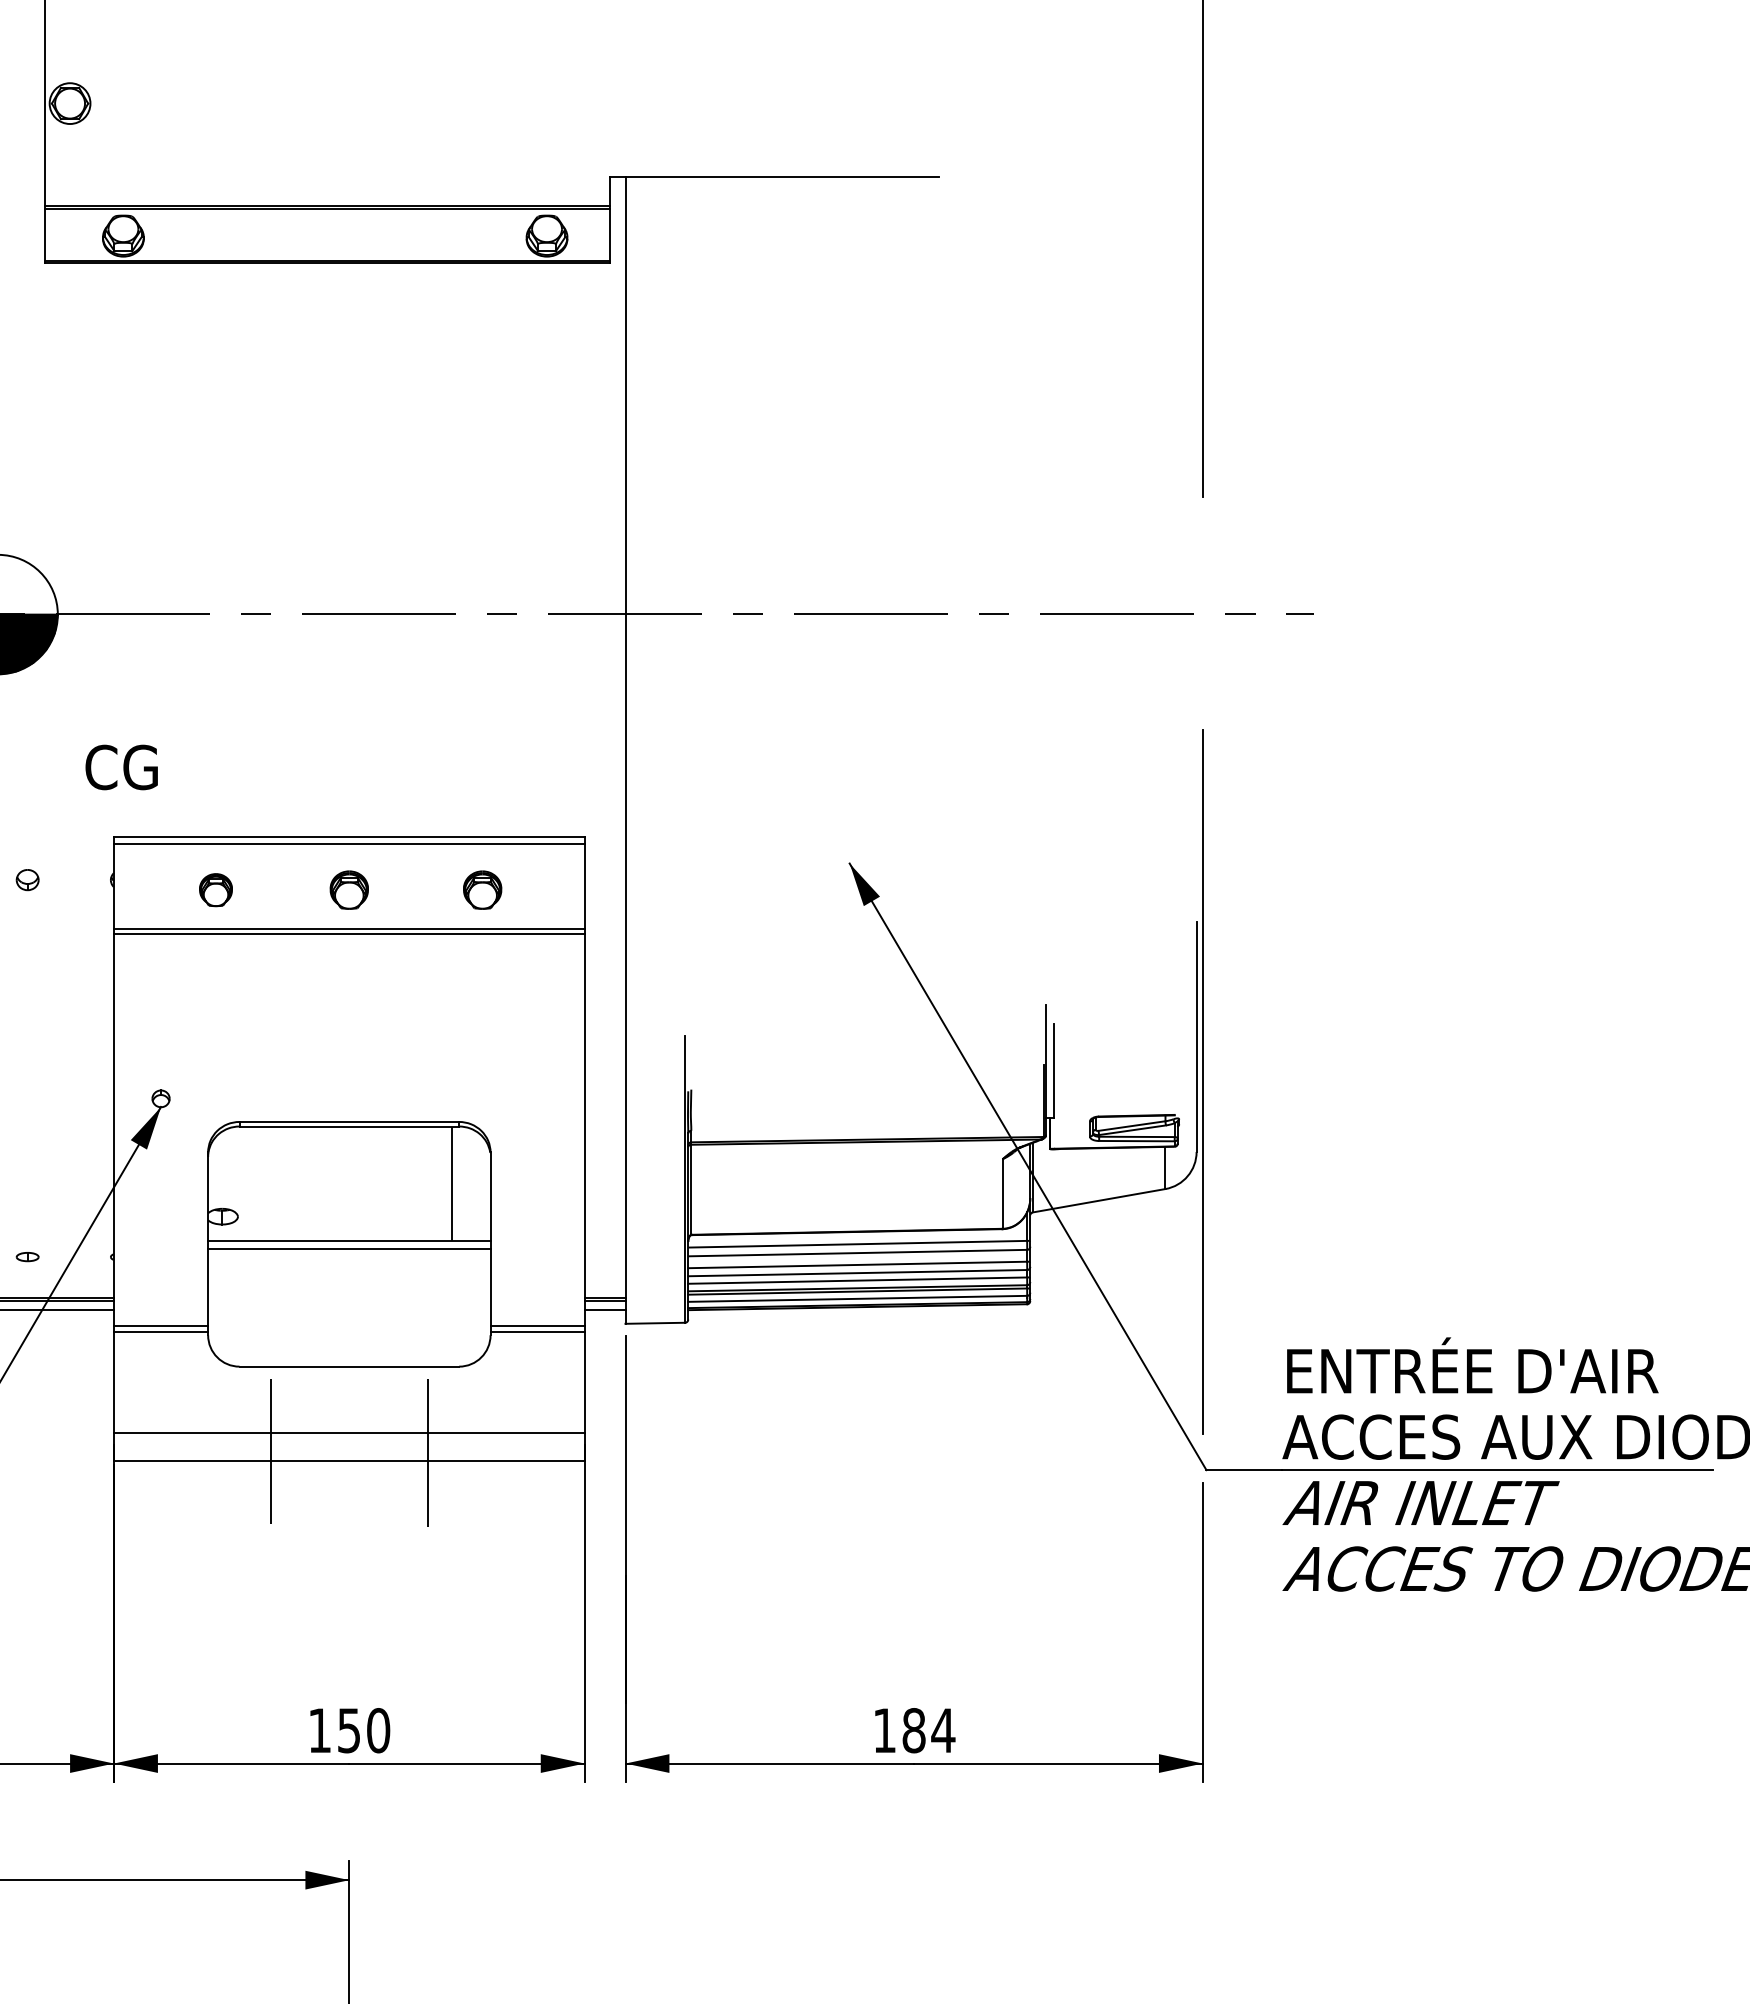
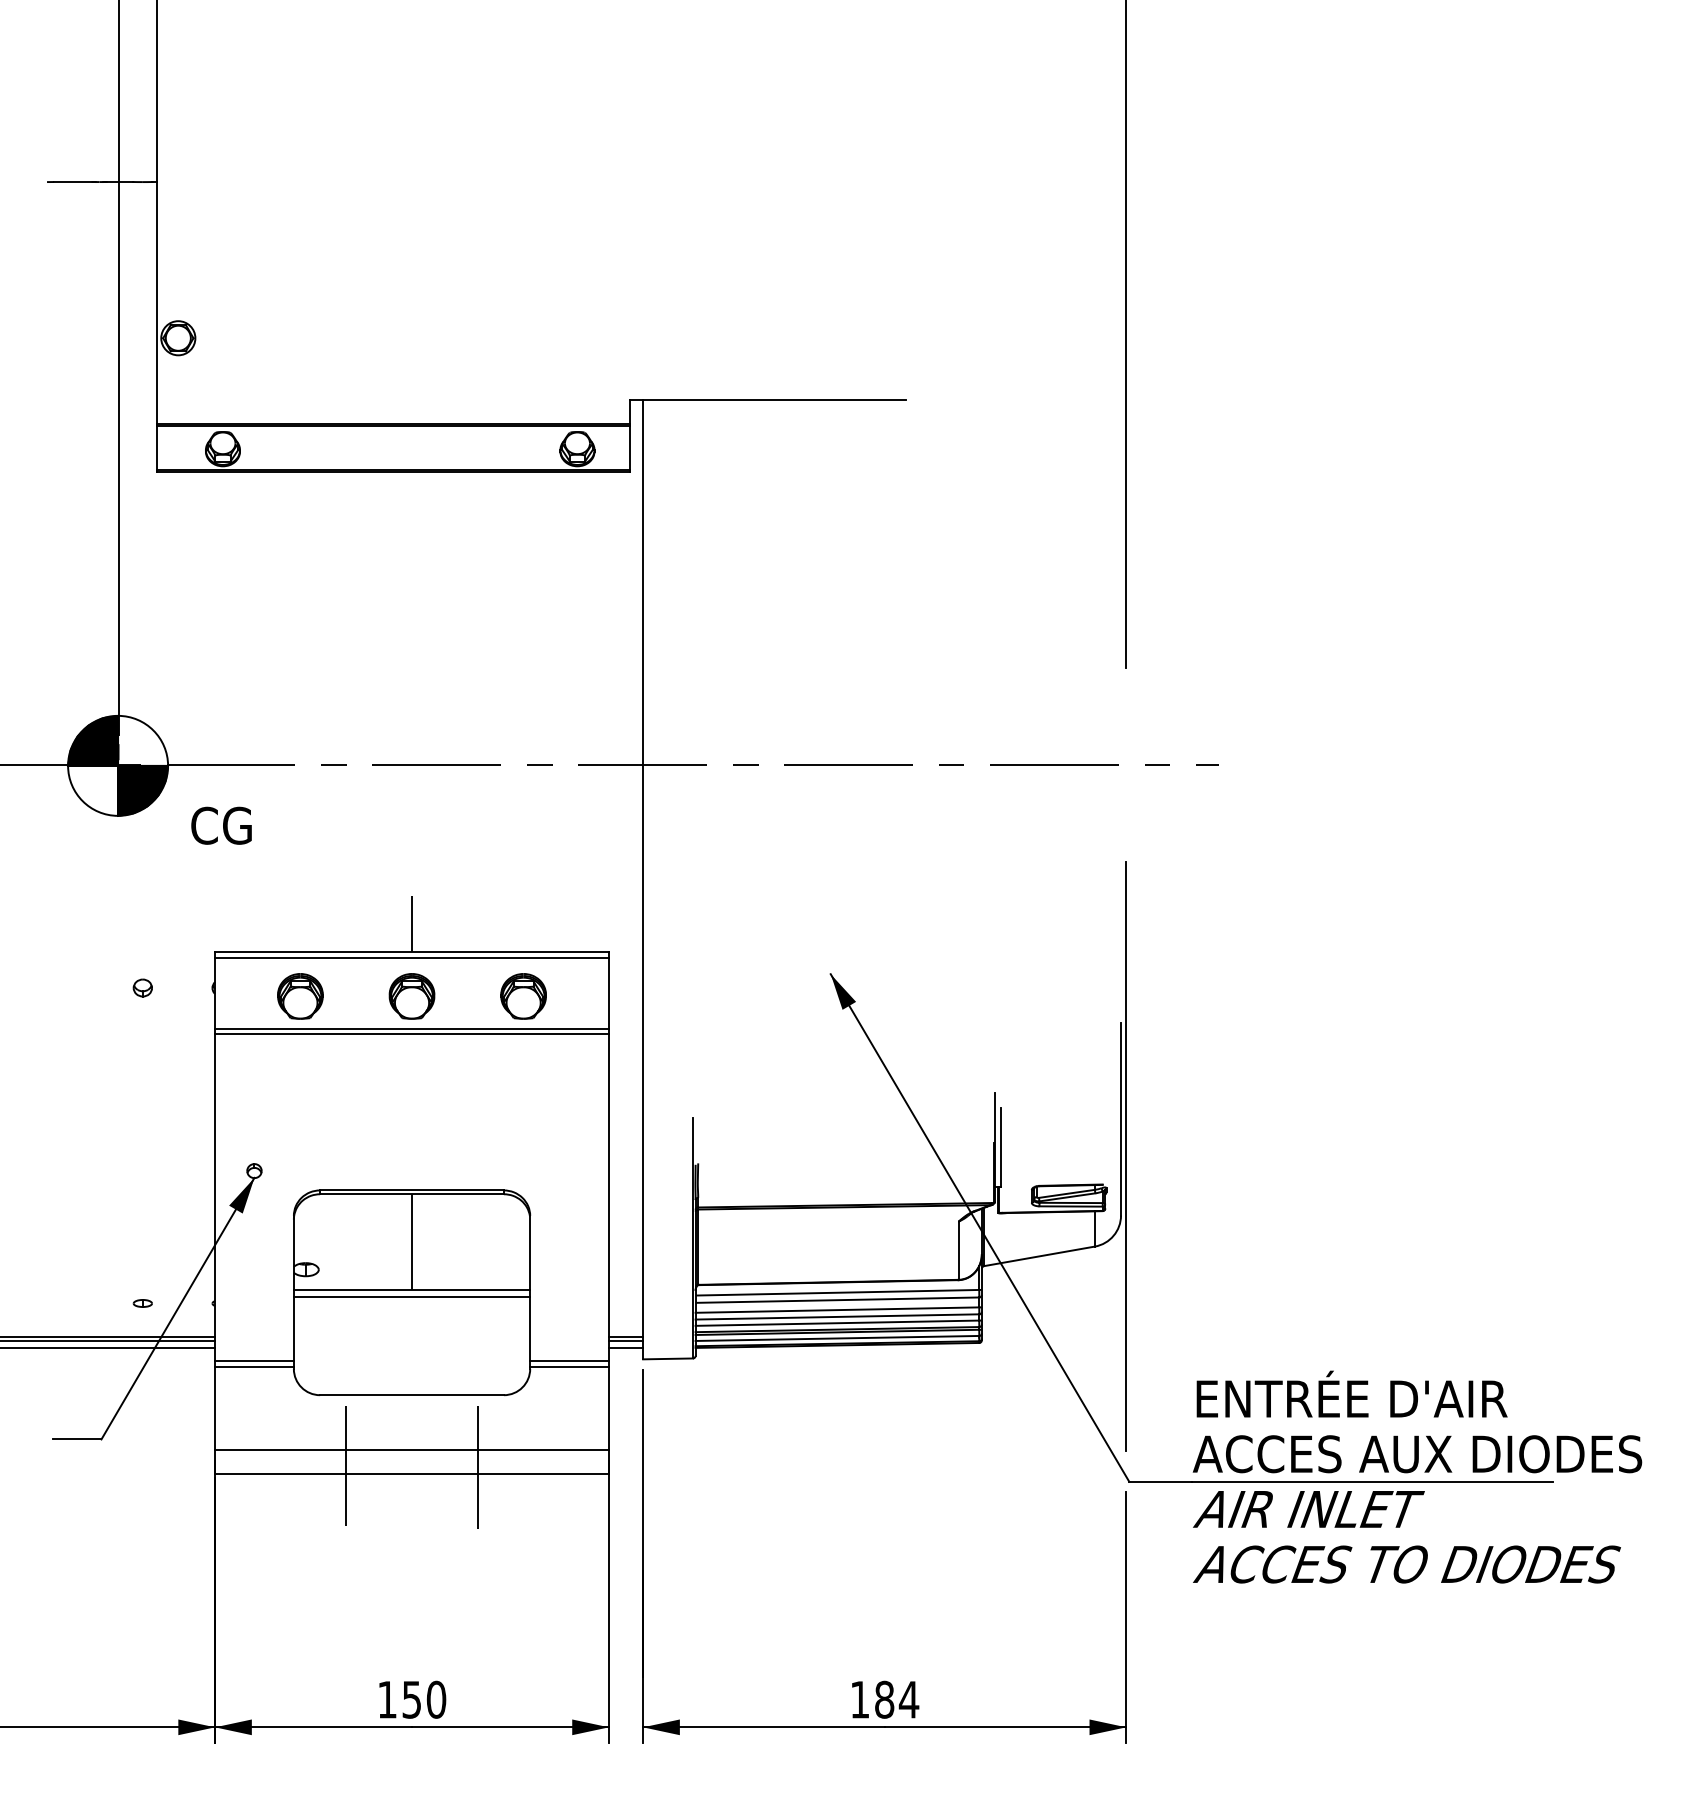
text: (121, 767) -> (221, 825), moved
line: (349, 804) -> (412, 924), added
part: (216, 890) -> (300, 996), size x1.67
part: (348, 890) -> (411, 996), size x1.43
part: (482, 890) -> (523, 996), size x1.43
line: (452, 1182) -> (412, 1241), moved

